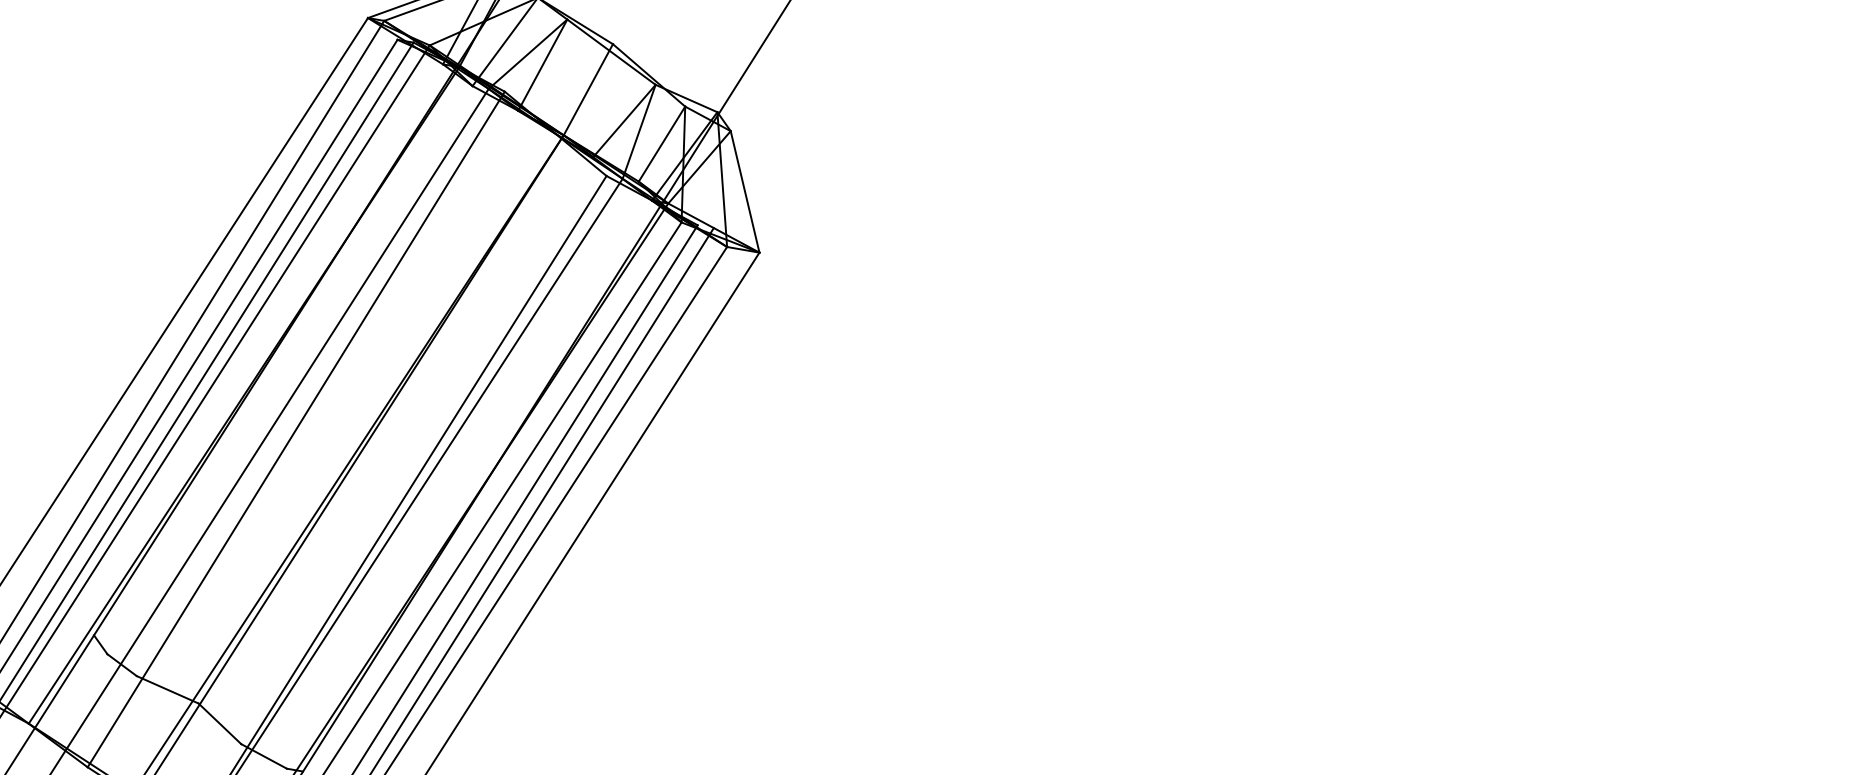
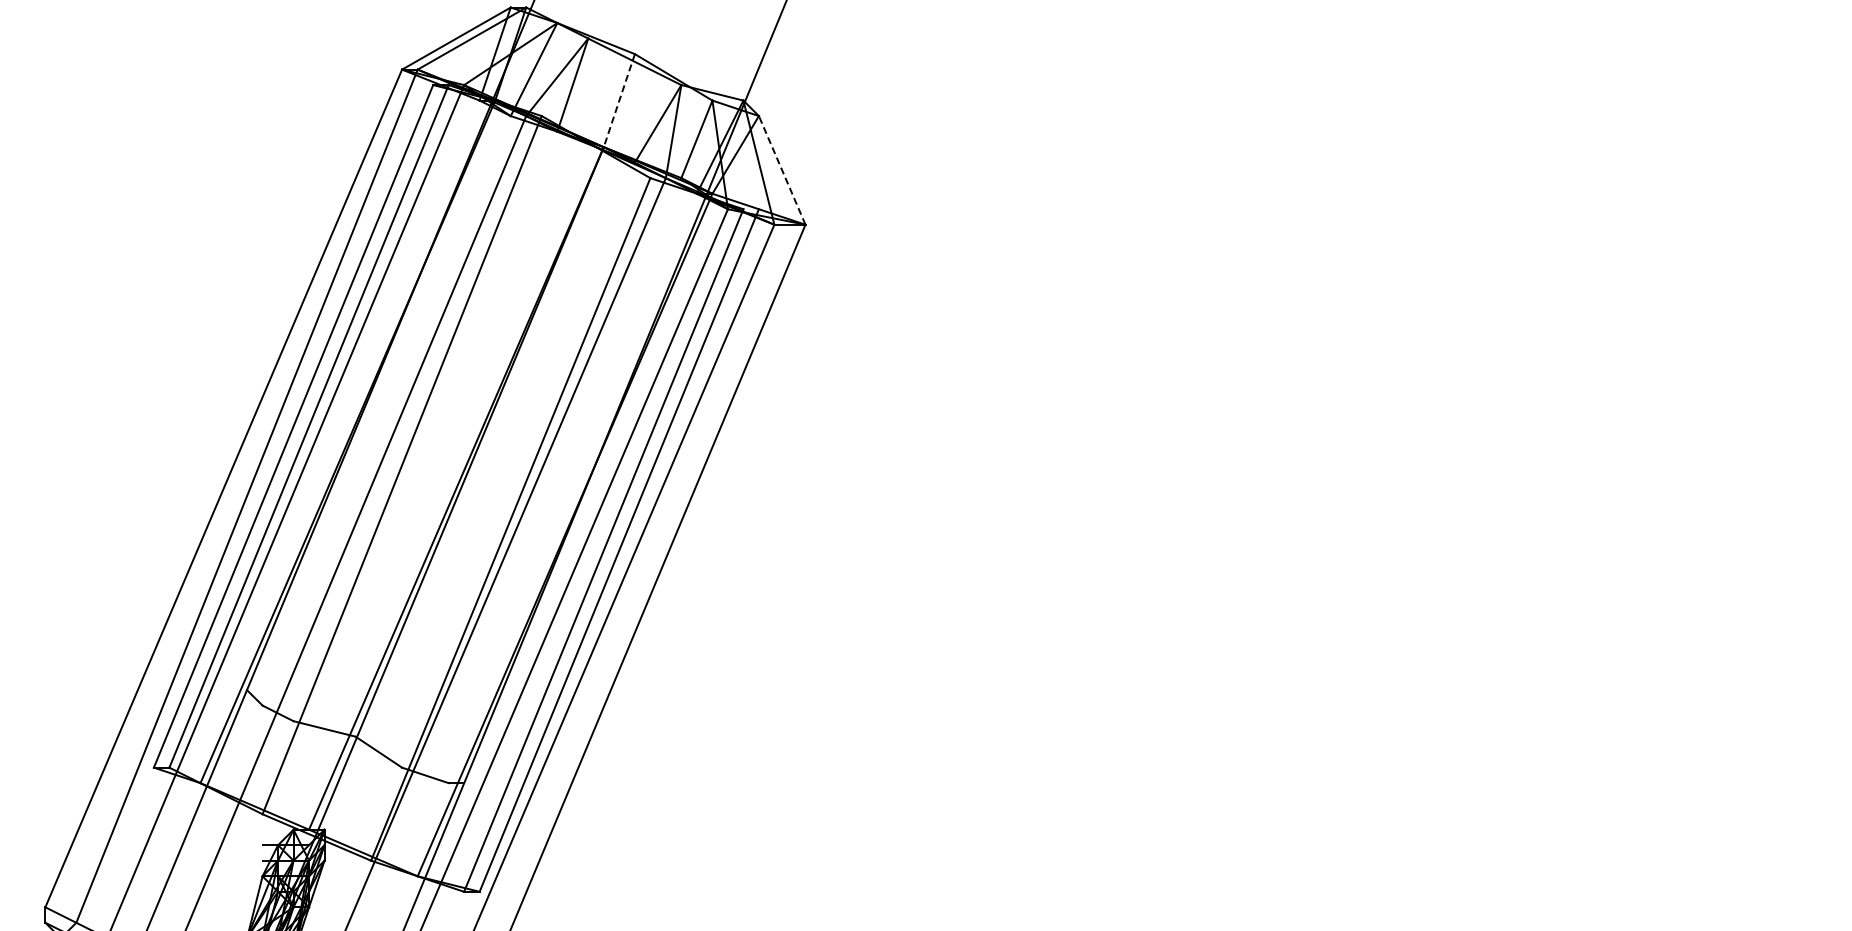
line: (588, 90) -> (619, 101), solid -> dashed
line: (745, 191) -> (782, 169), solid -> dashed

